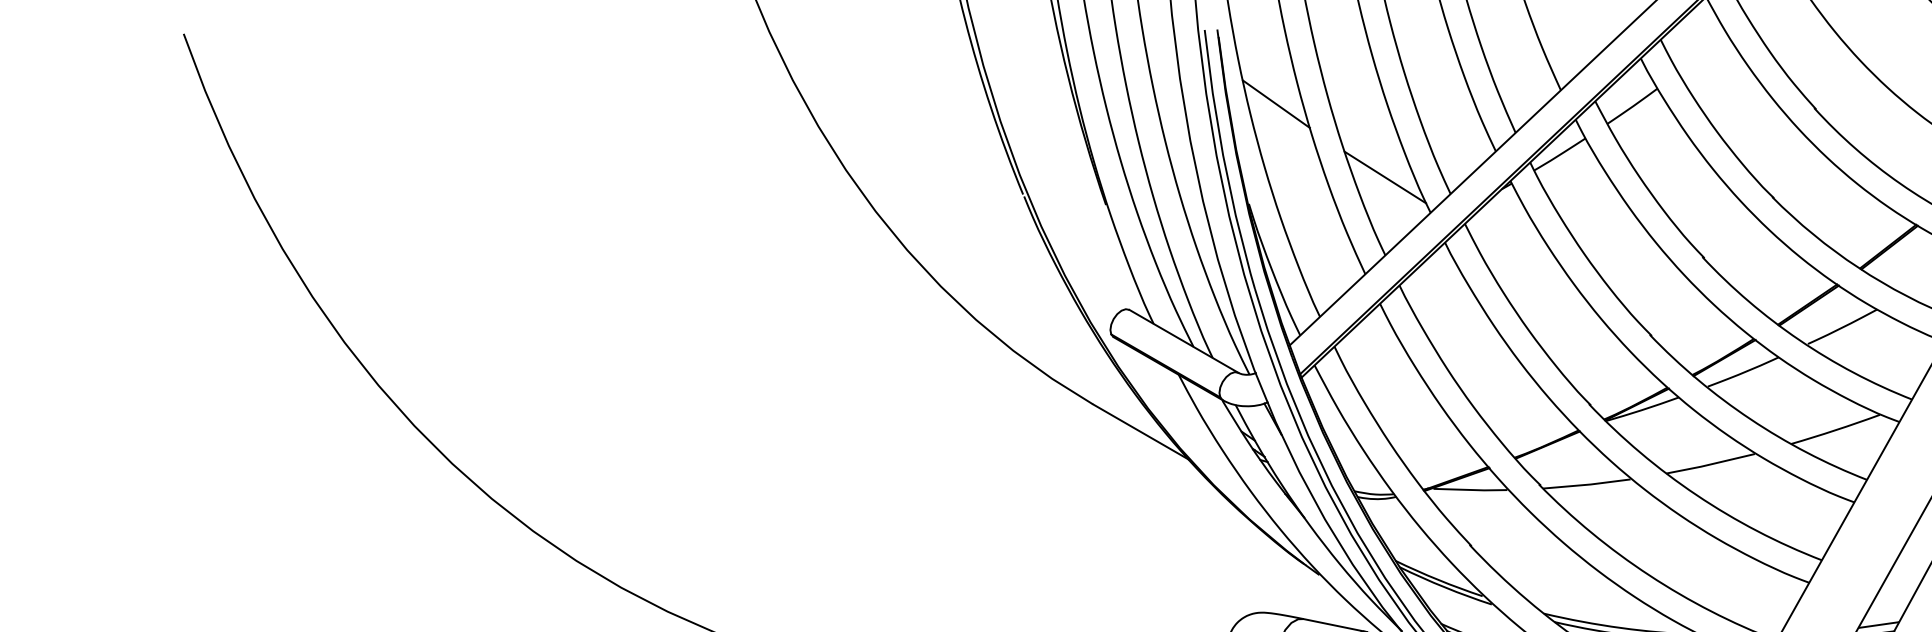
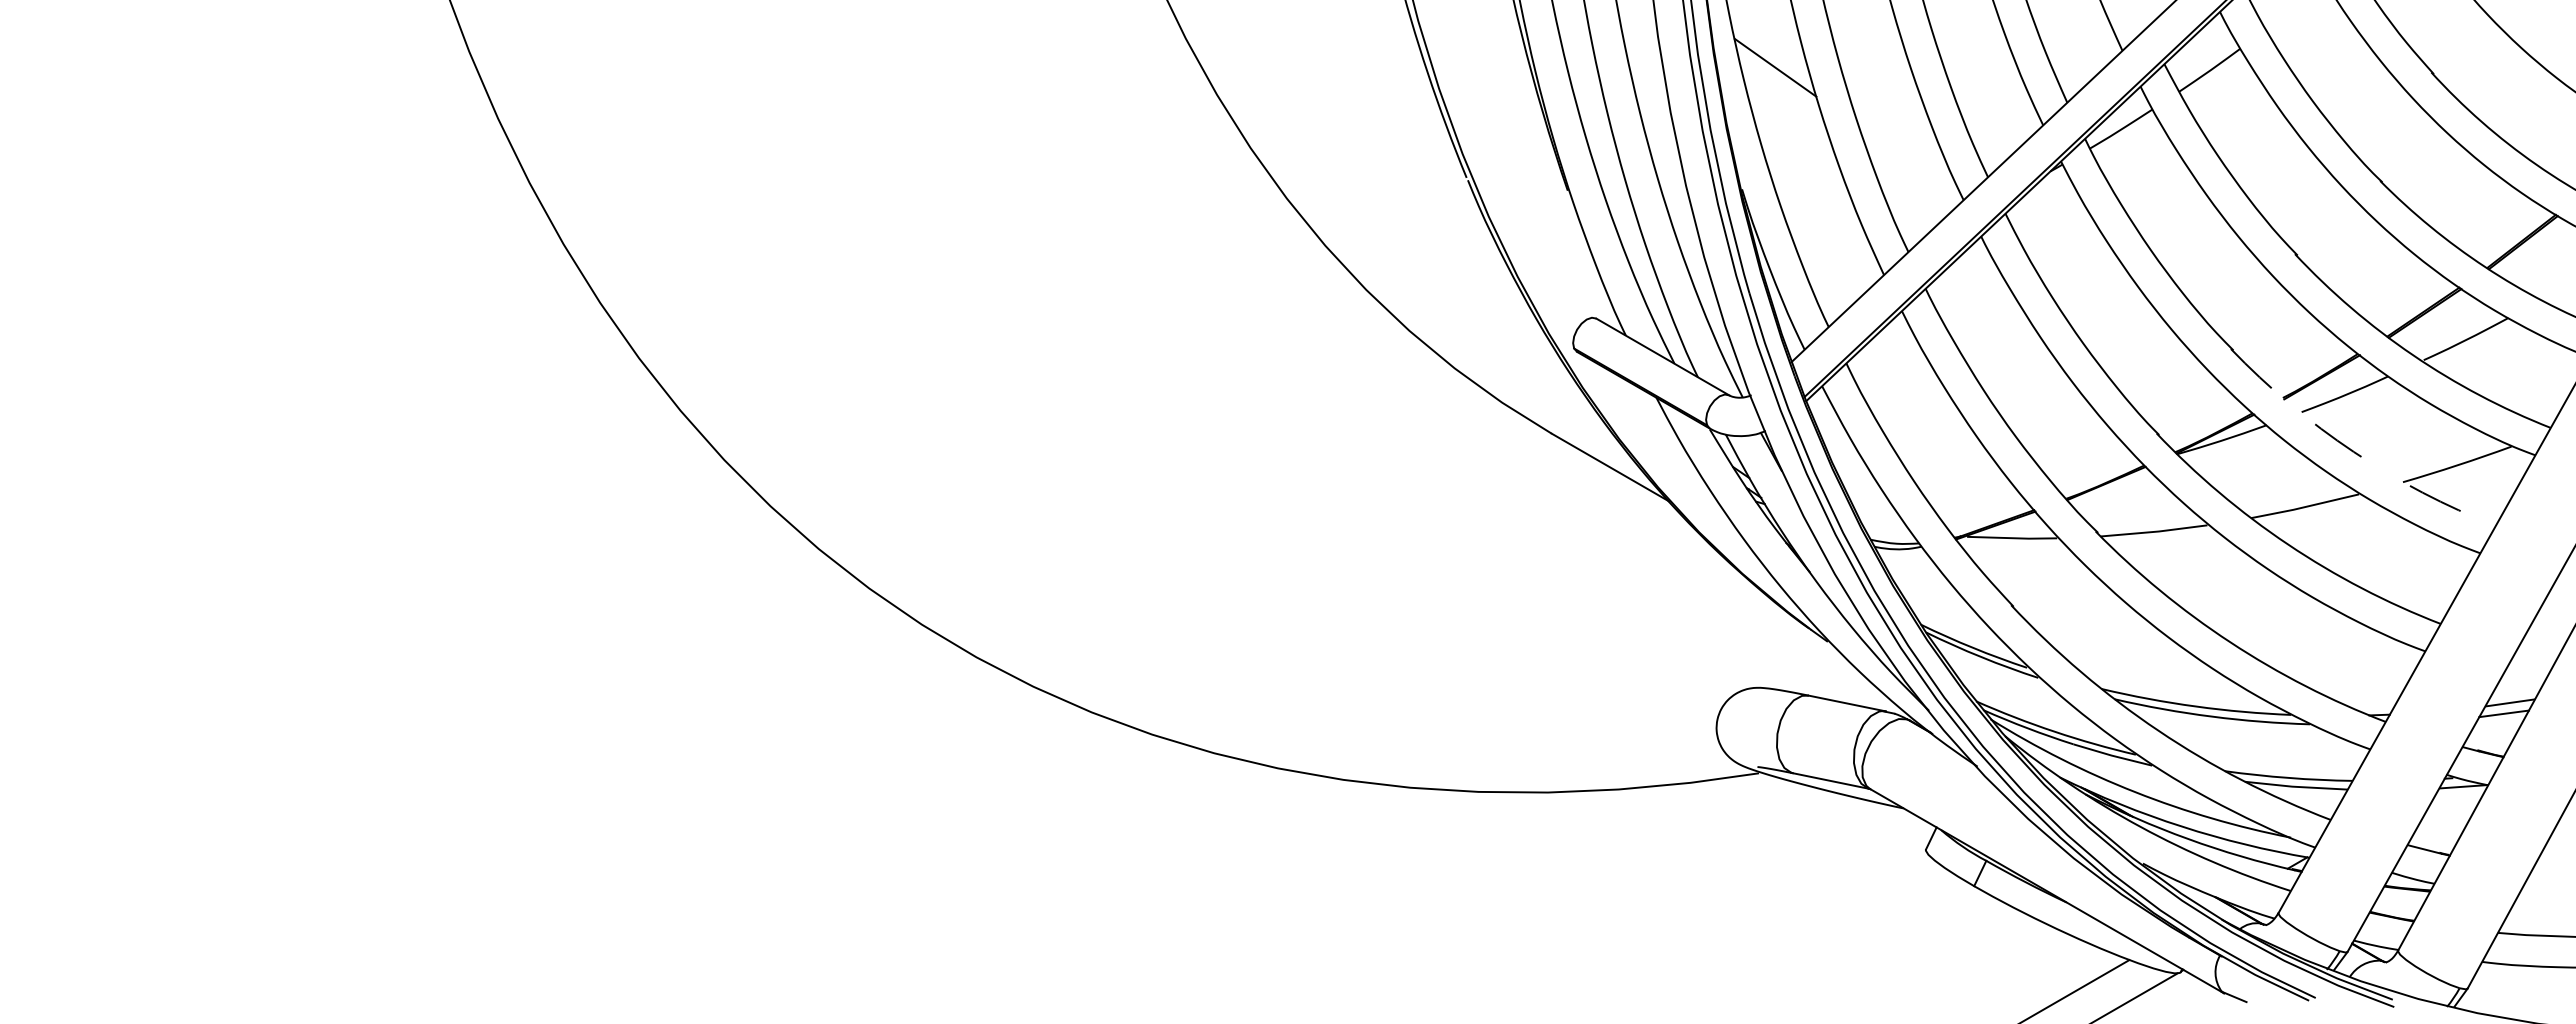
line: (1385, 176) -> (1908, 156), removed
arc: (1750, 418) -> (2353, 451), solid -> dashed

